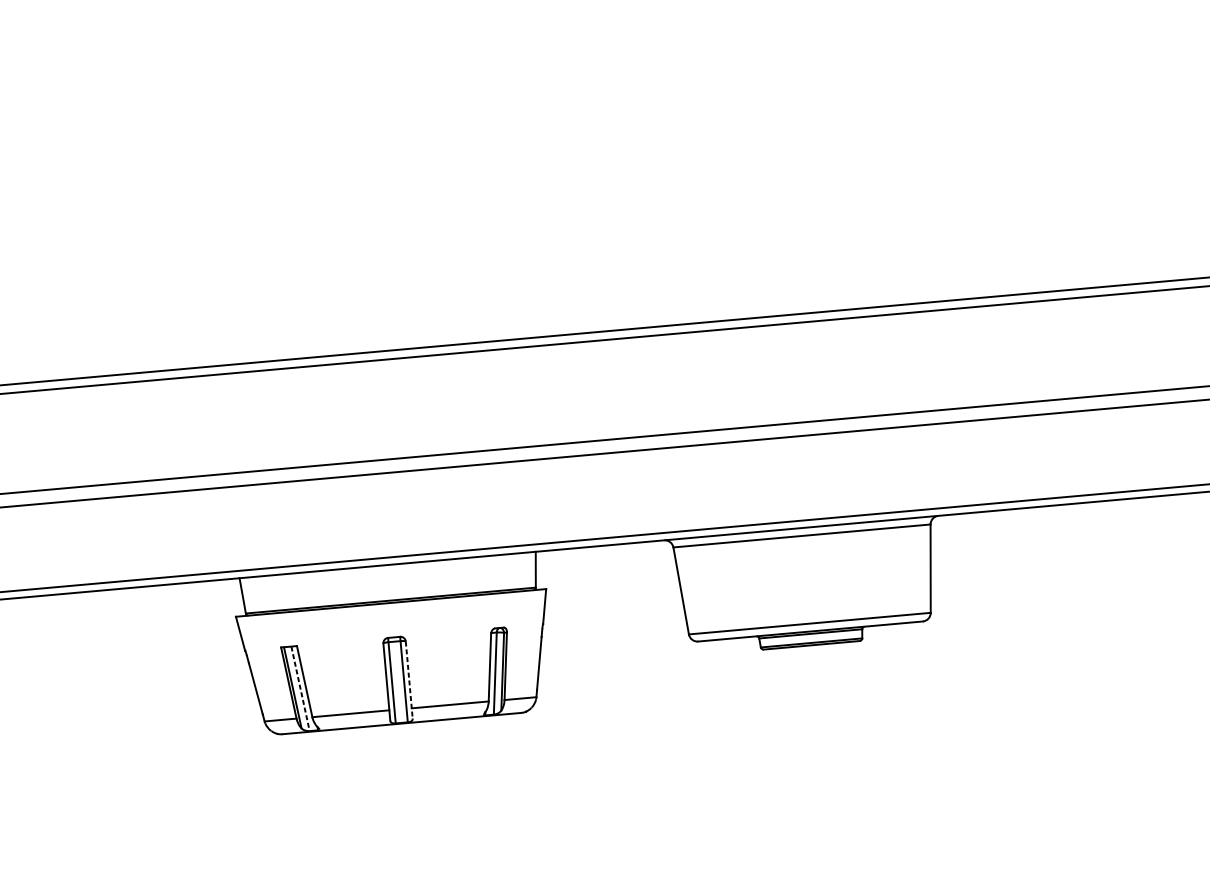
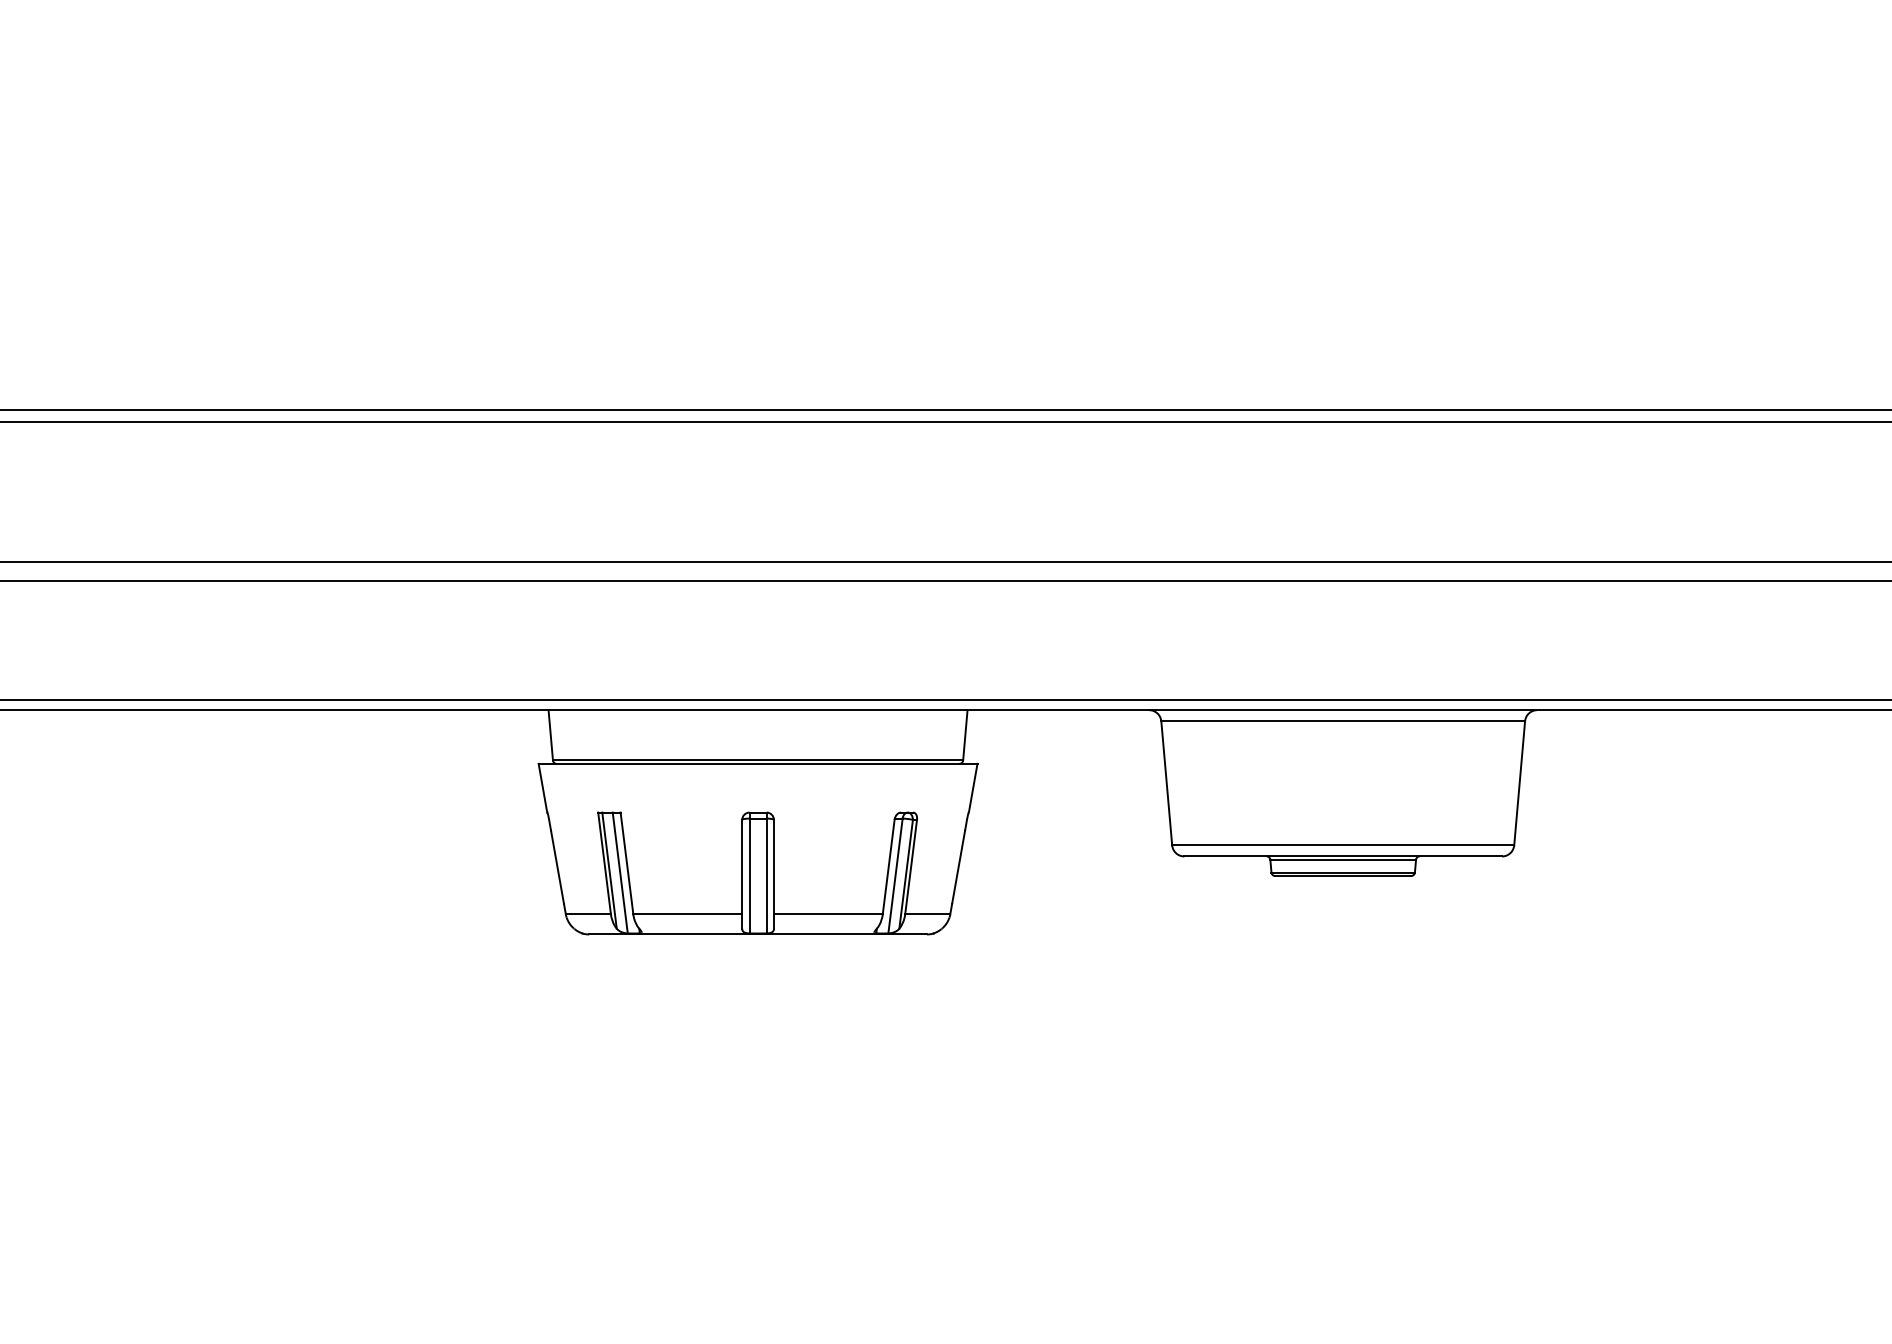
line: (408, 680) -> (773, 874), dashed -> solid
line: (300, 689) -> (620, 873), dashed -> solid

